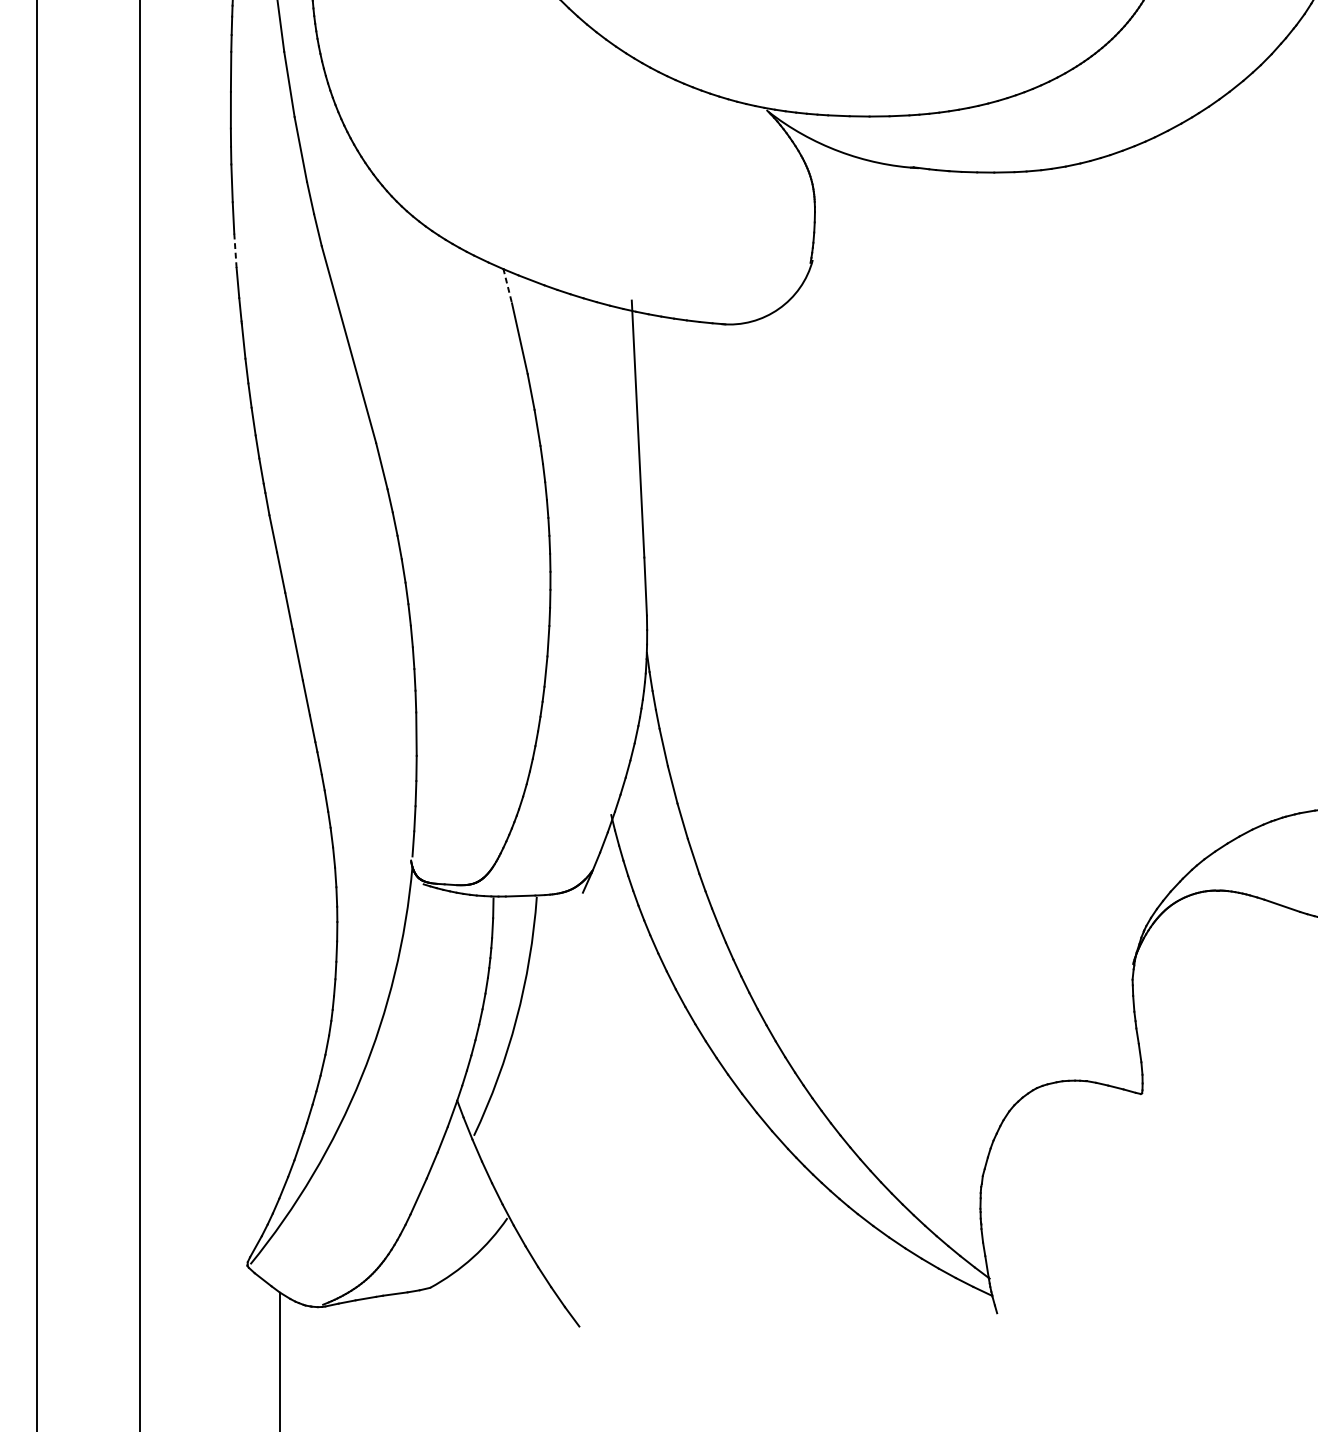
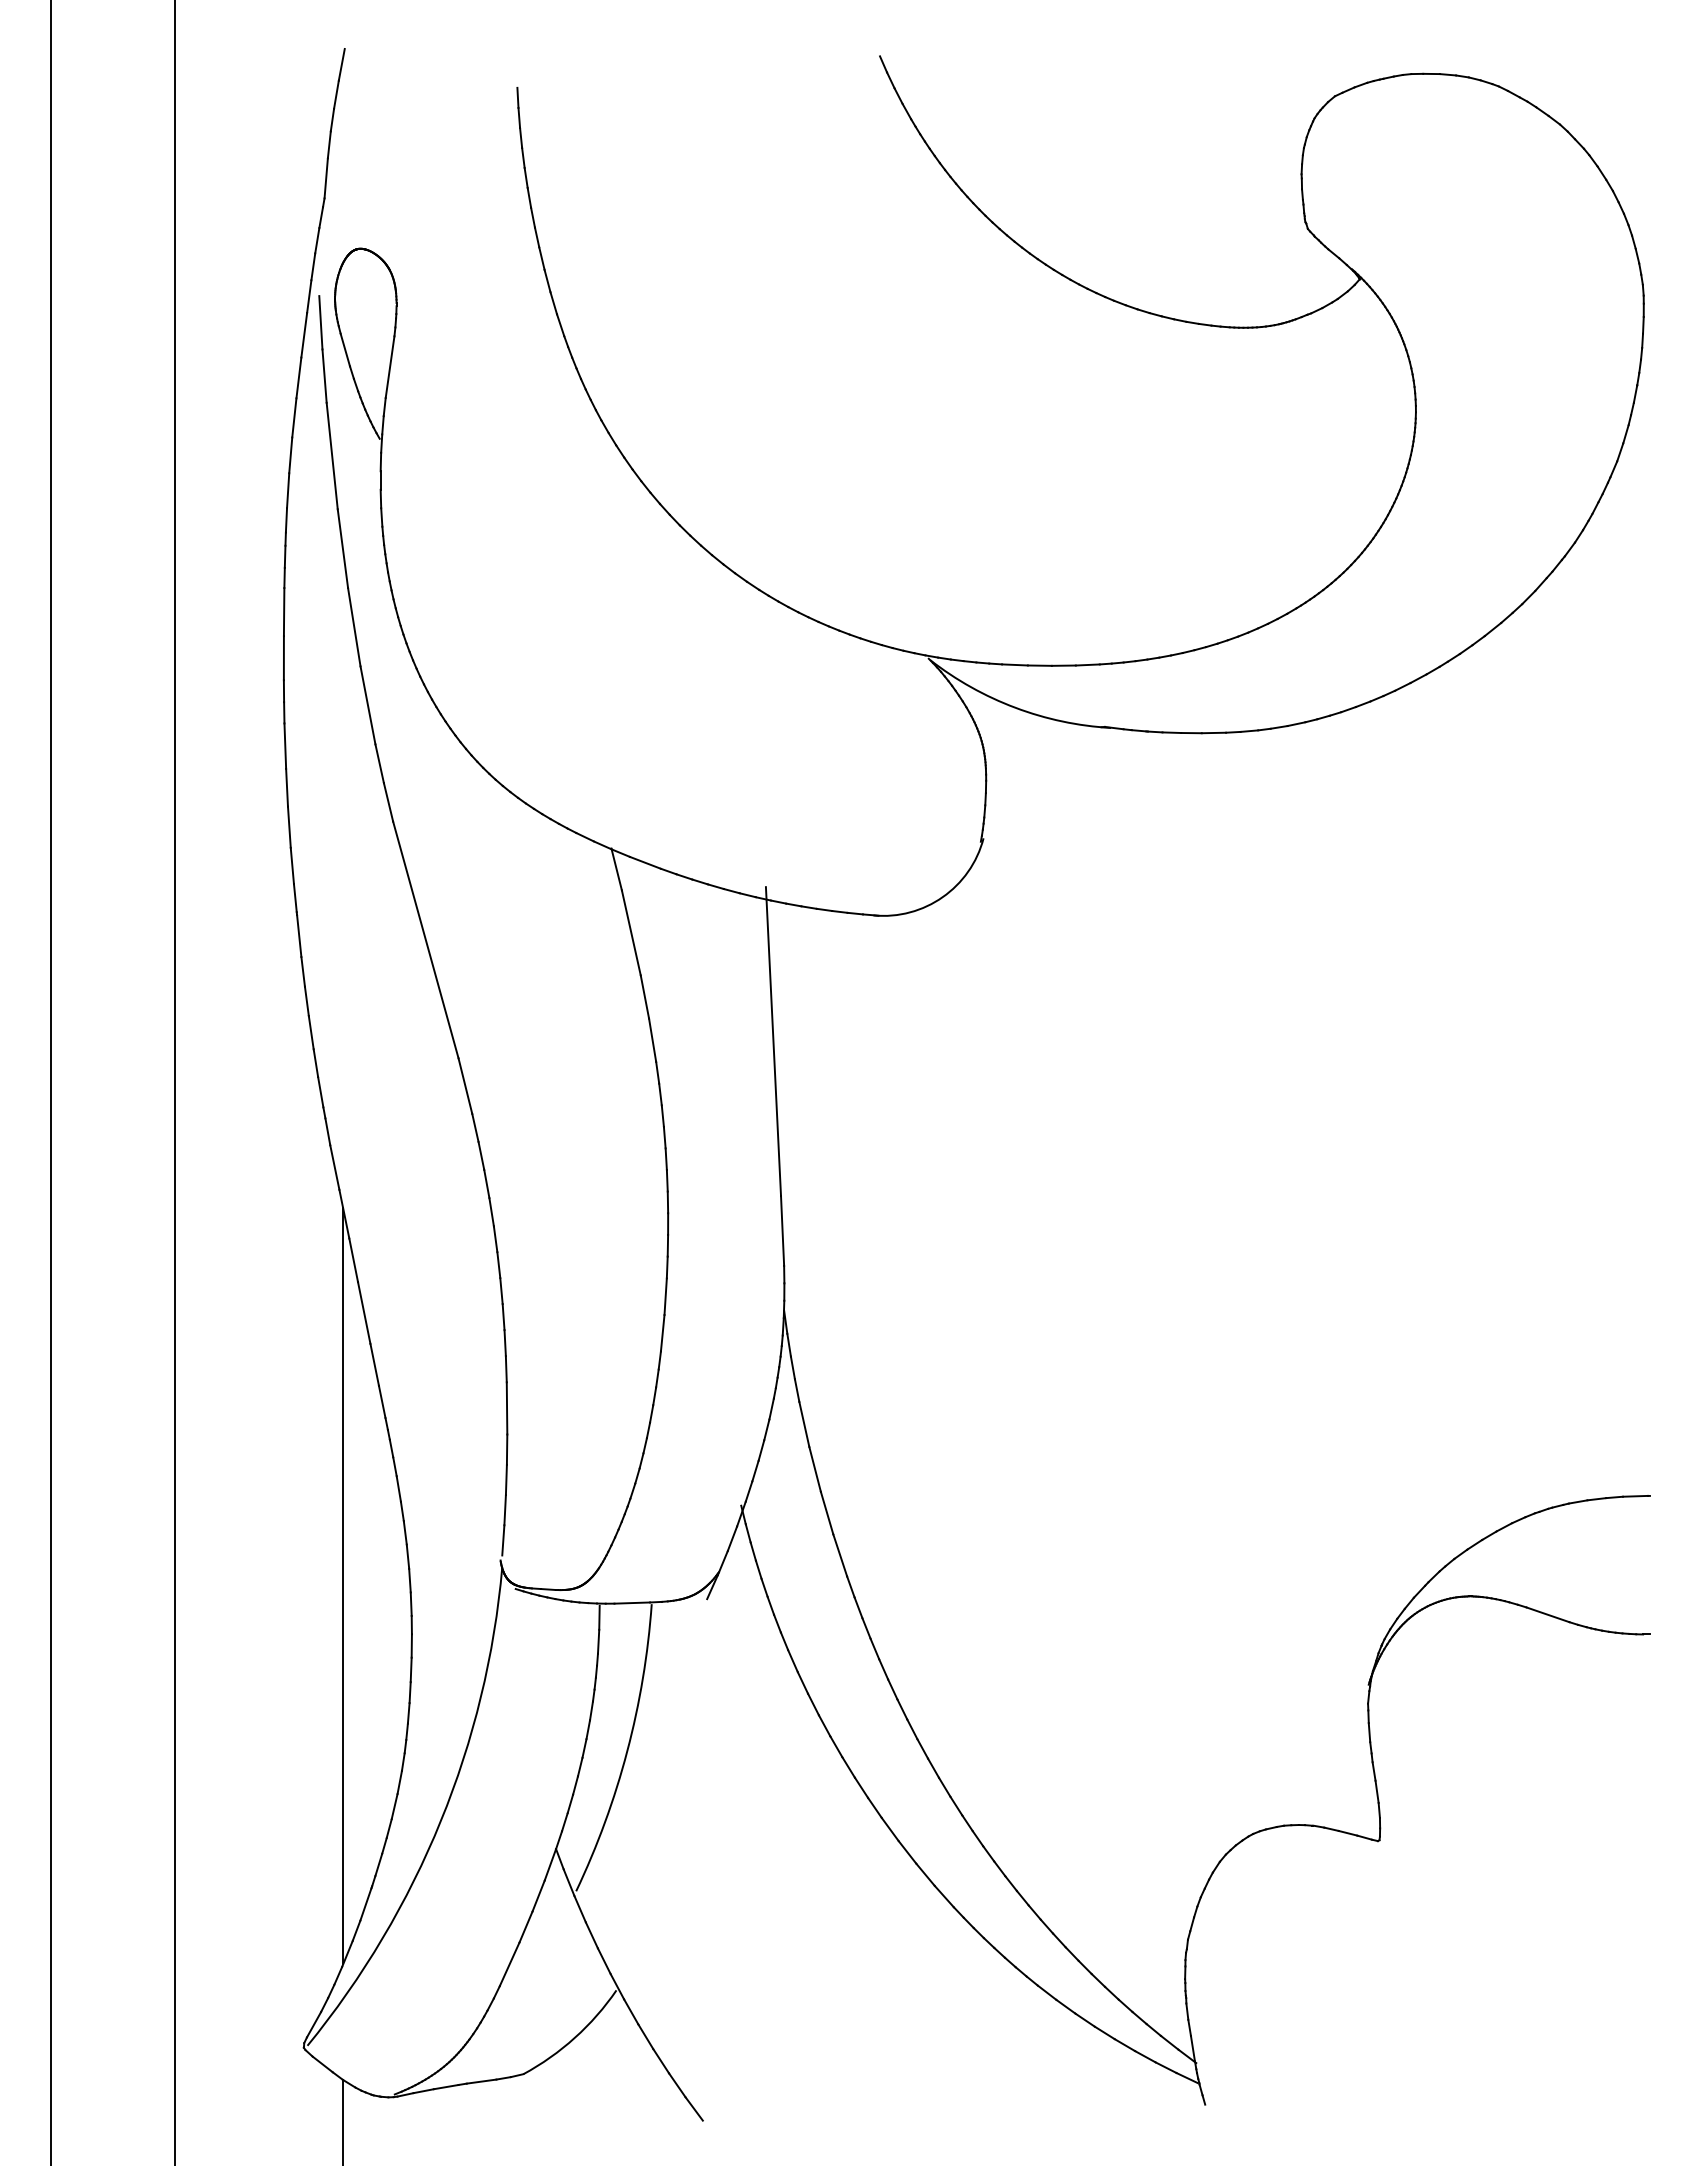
line: (235, 251) -> (289, 827), dashed -> solid
line: (507, 285) -> (616, 869), dashed -> solid
line: (280, 882) -> (343, 1586), added

